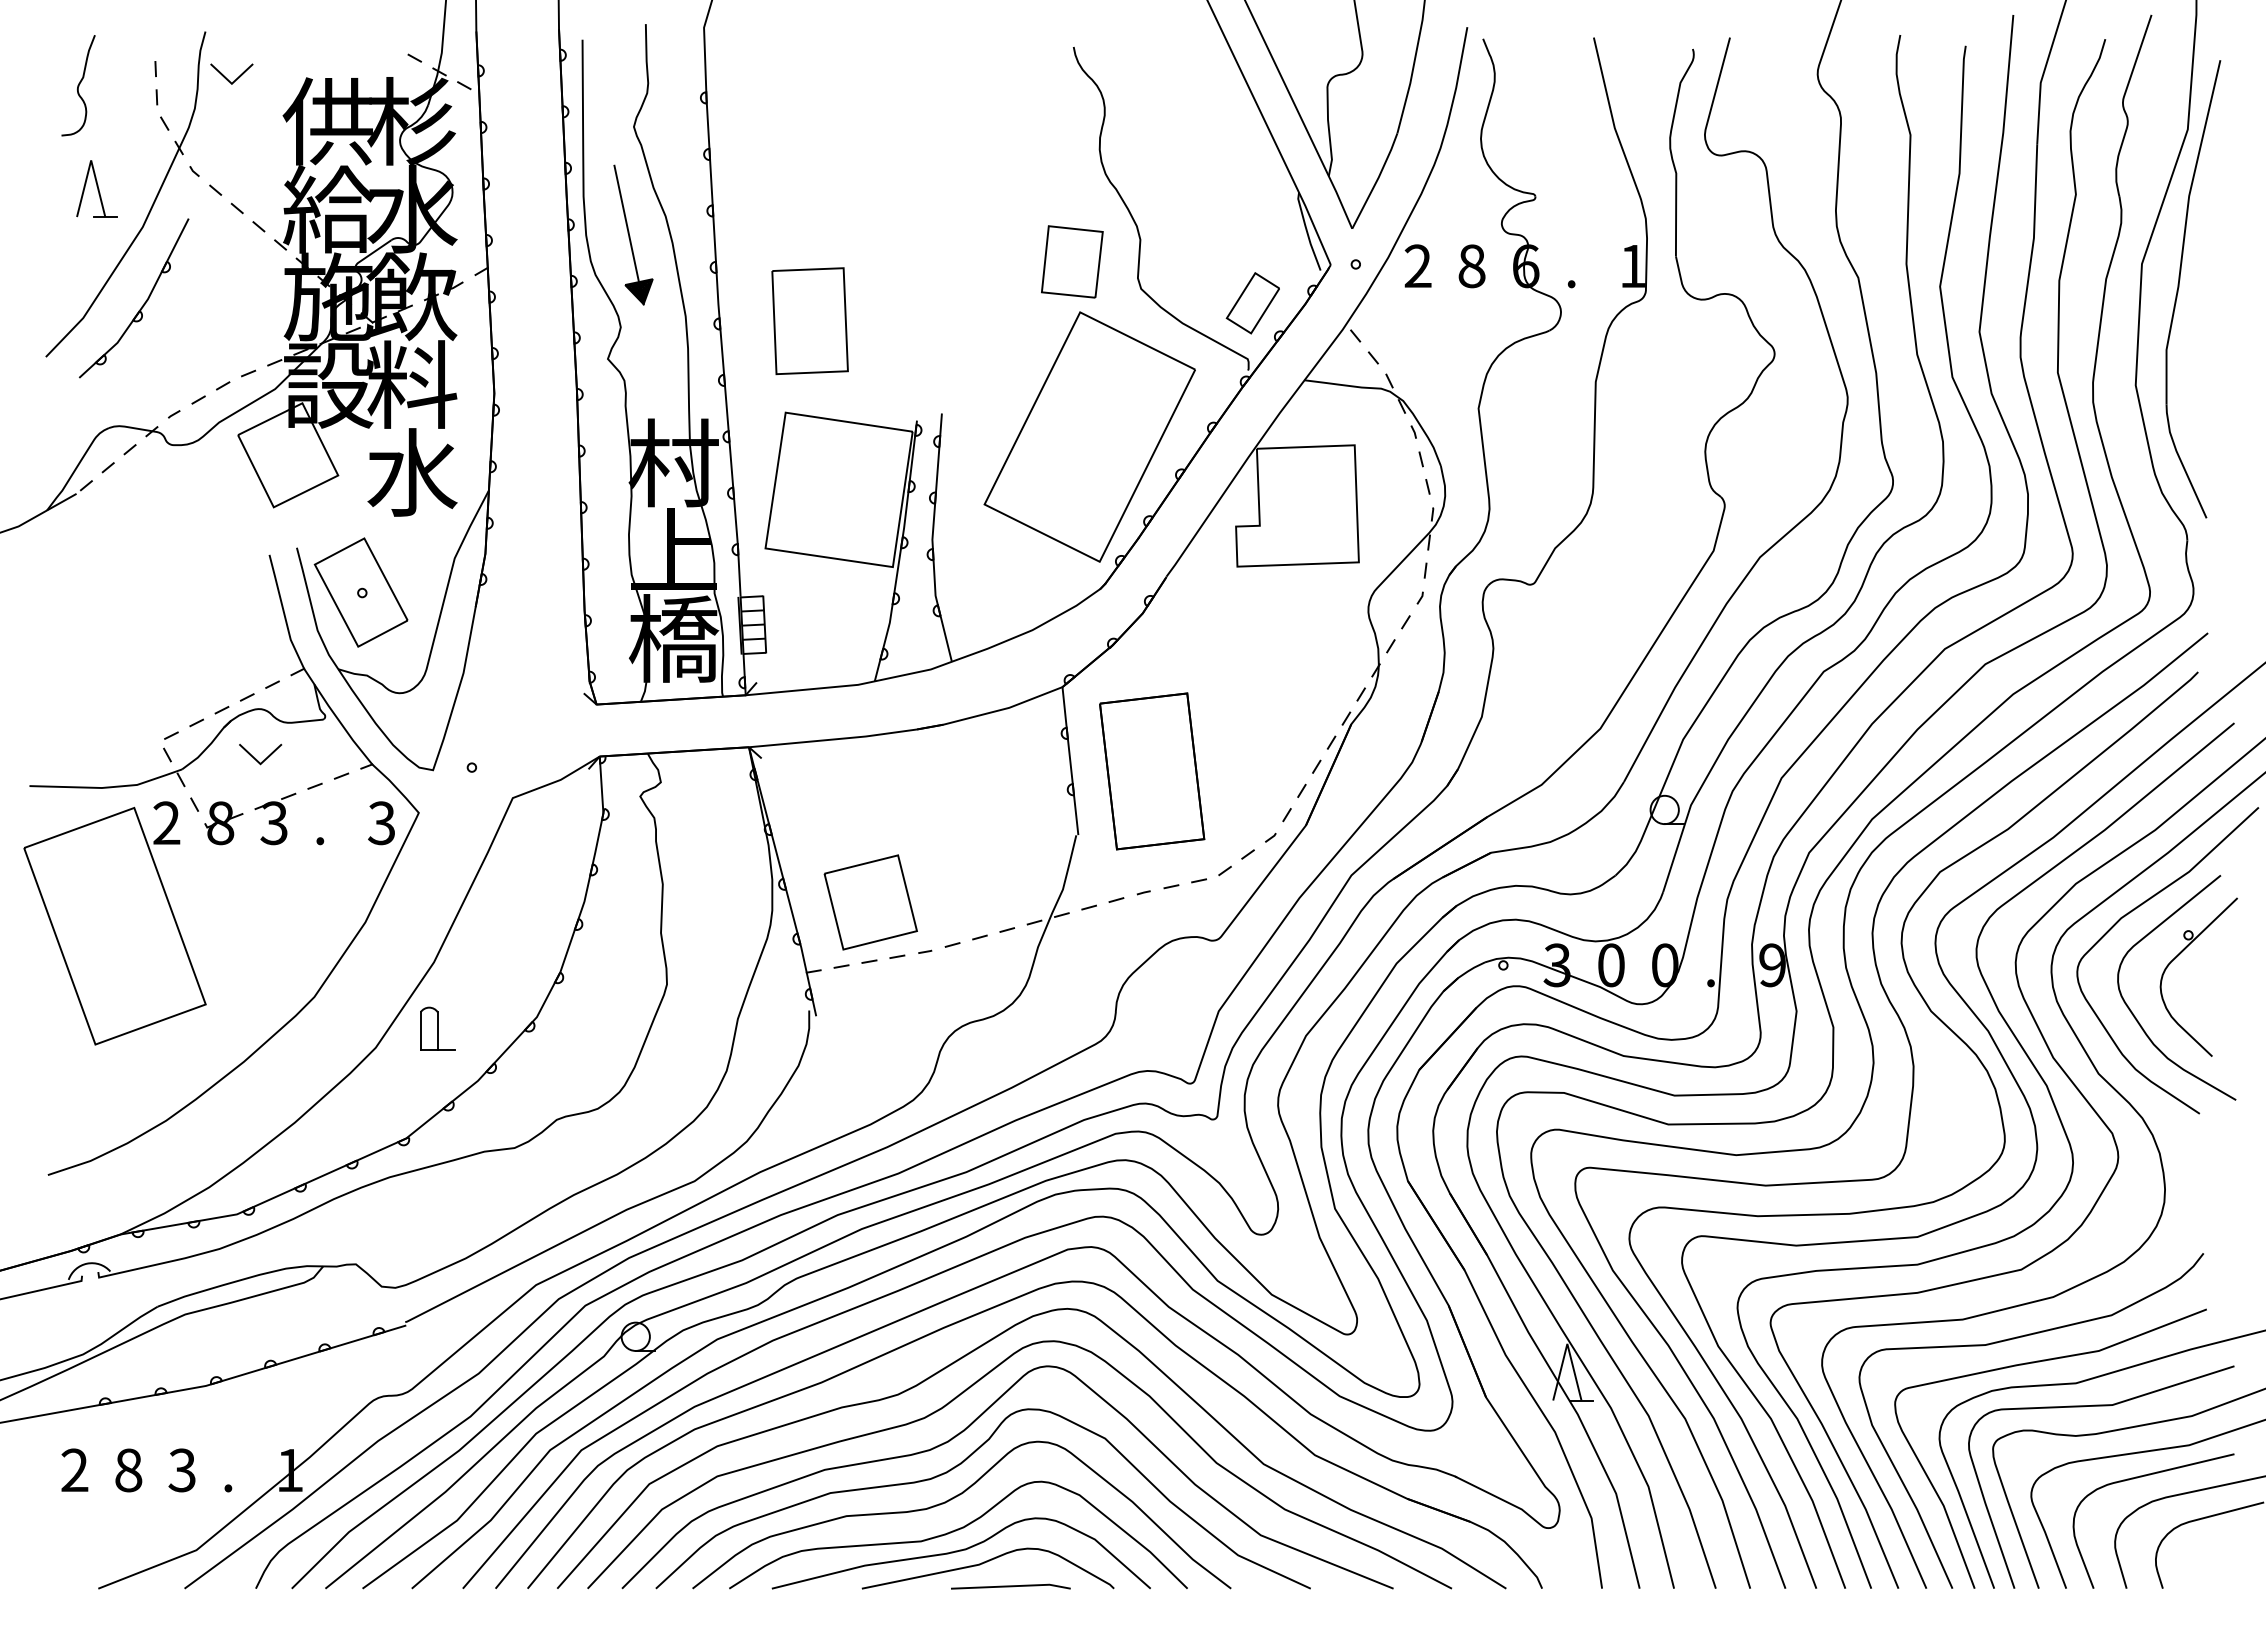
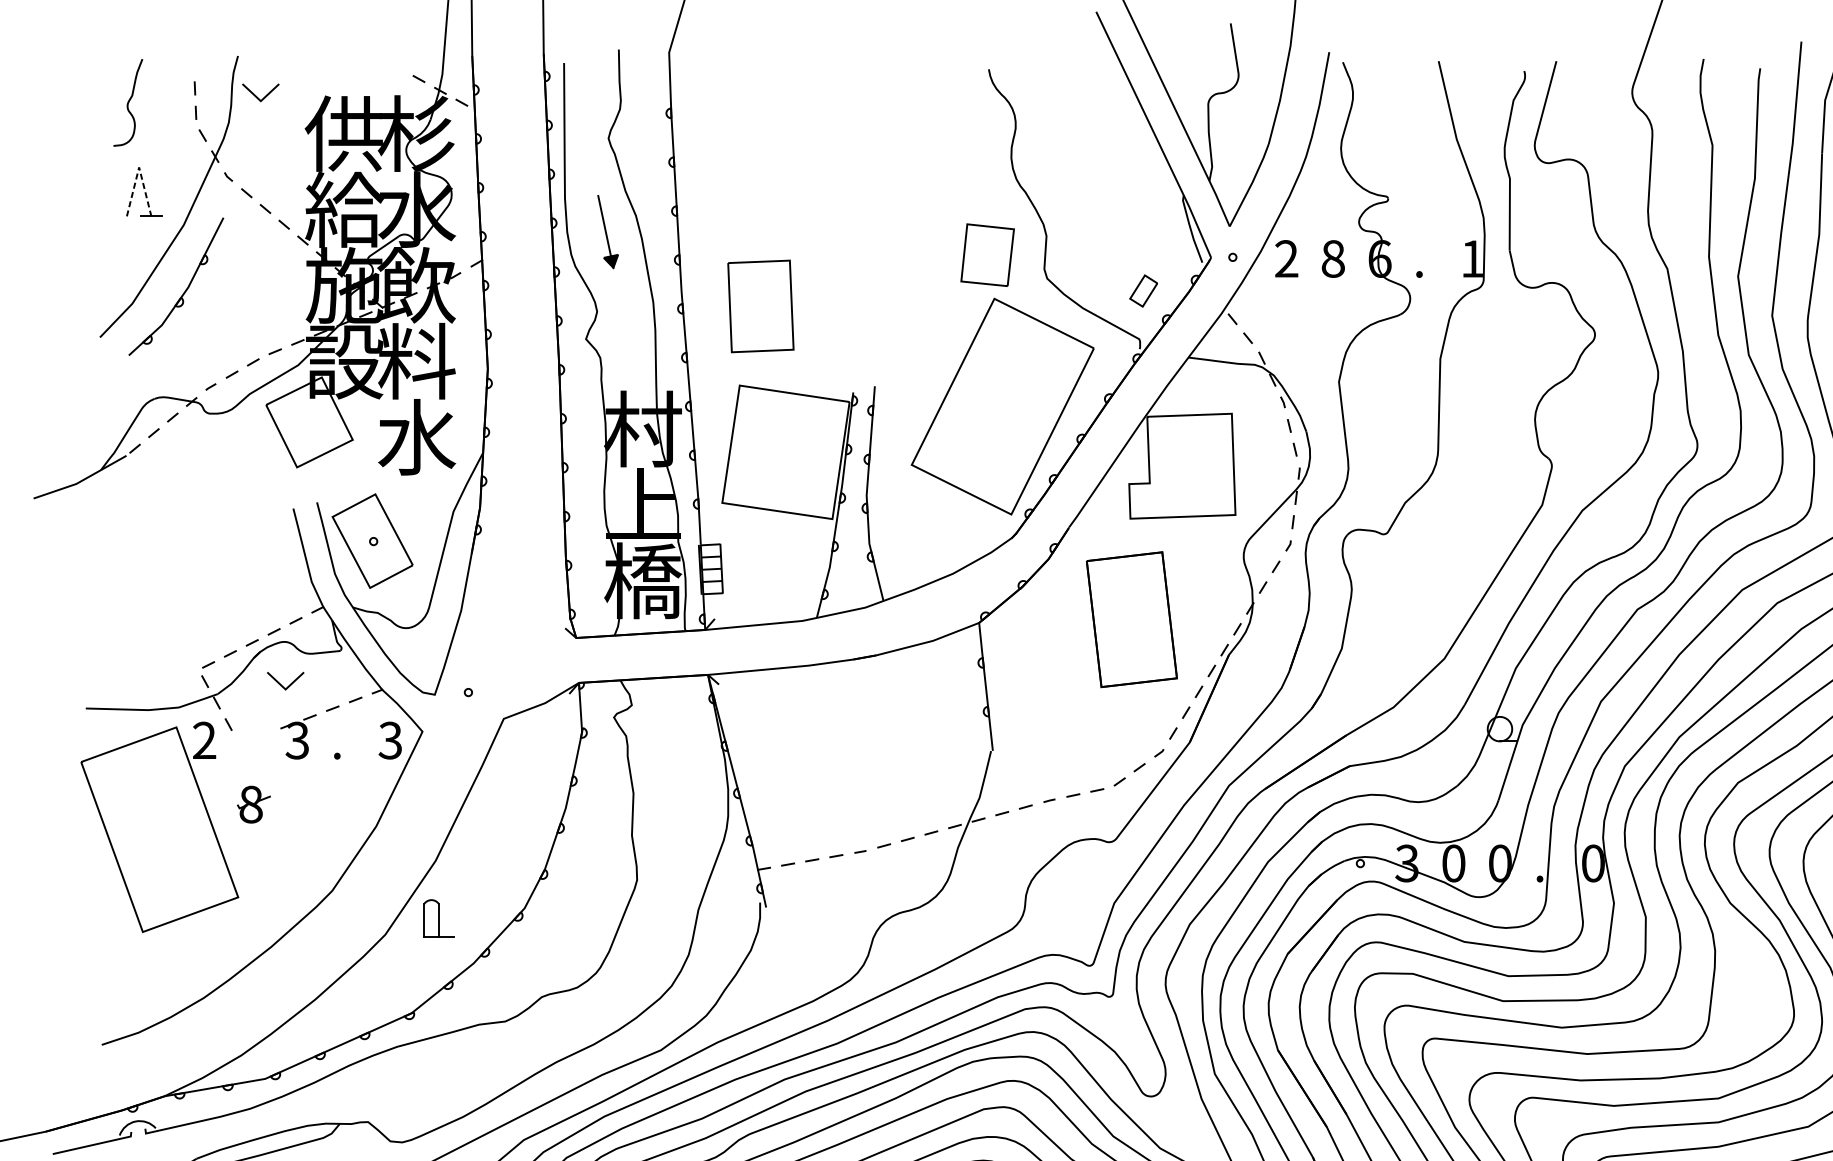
line: (91, 160) -> (139, 167), solid -> dashed
part: (633, 234) -> (608, 231), size x0.6
part: (1252, 303) -> (1143, 291), size x0.6
part: (1152, 771) -> (1132, 619), moved
part: (223, 823) -> (253, 804), moved
part: (870, 902) -> (813, 809), removed
text: (1772, 965) -> (1593, 863), 9 -> 0

